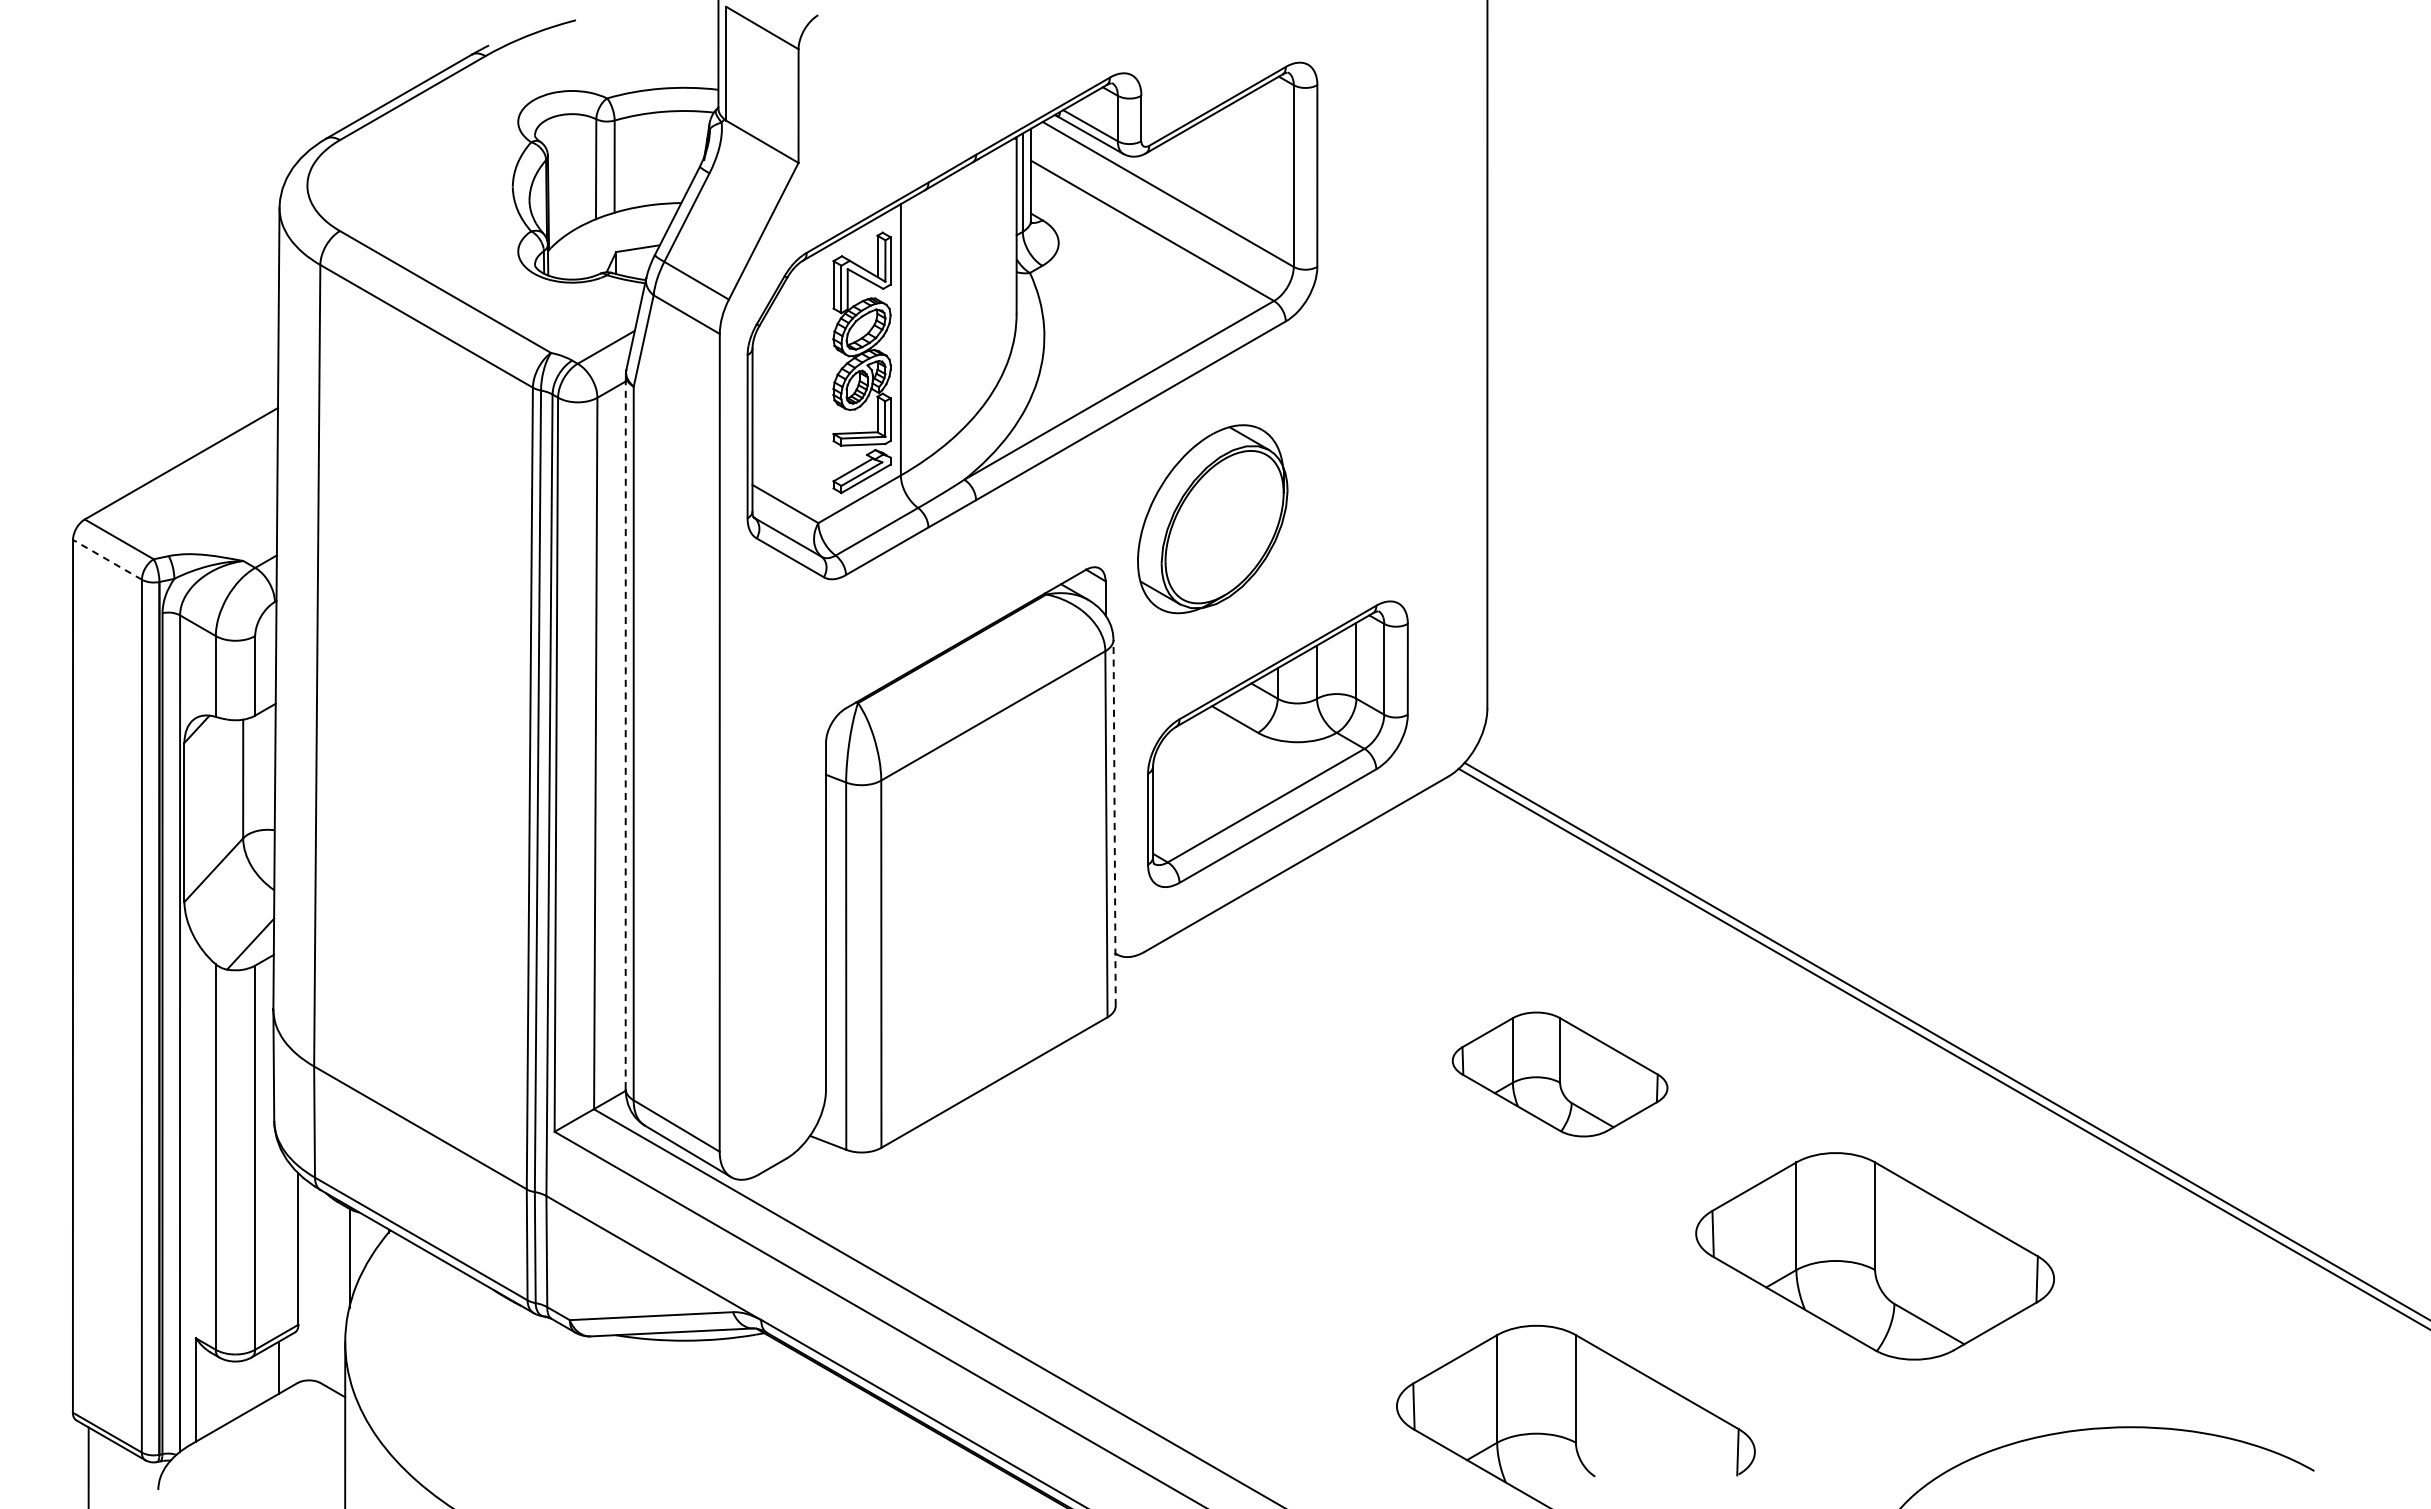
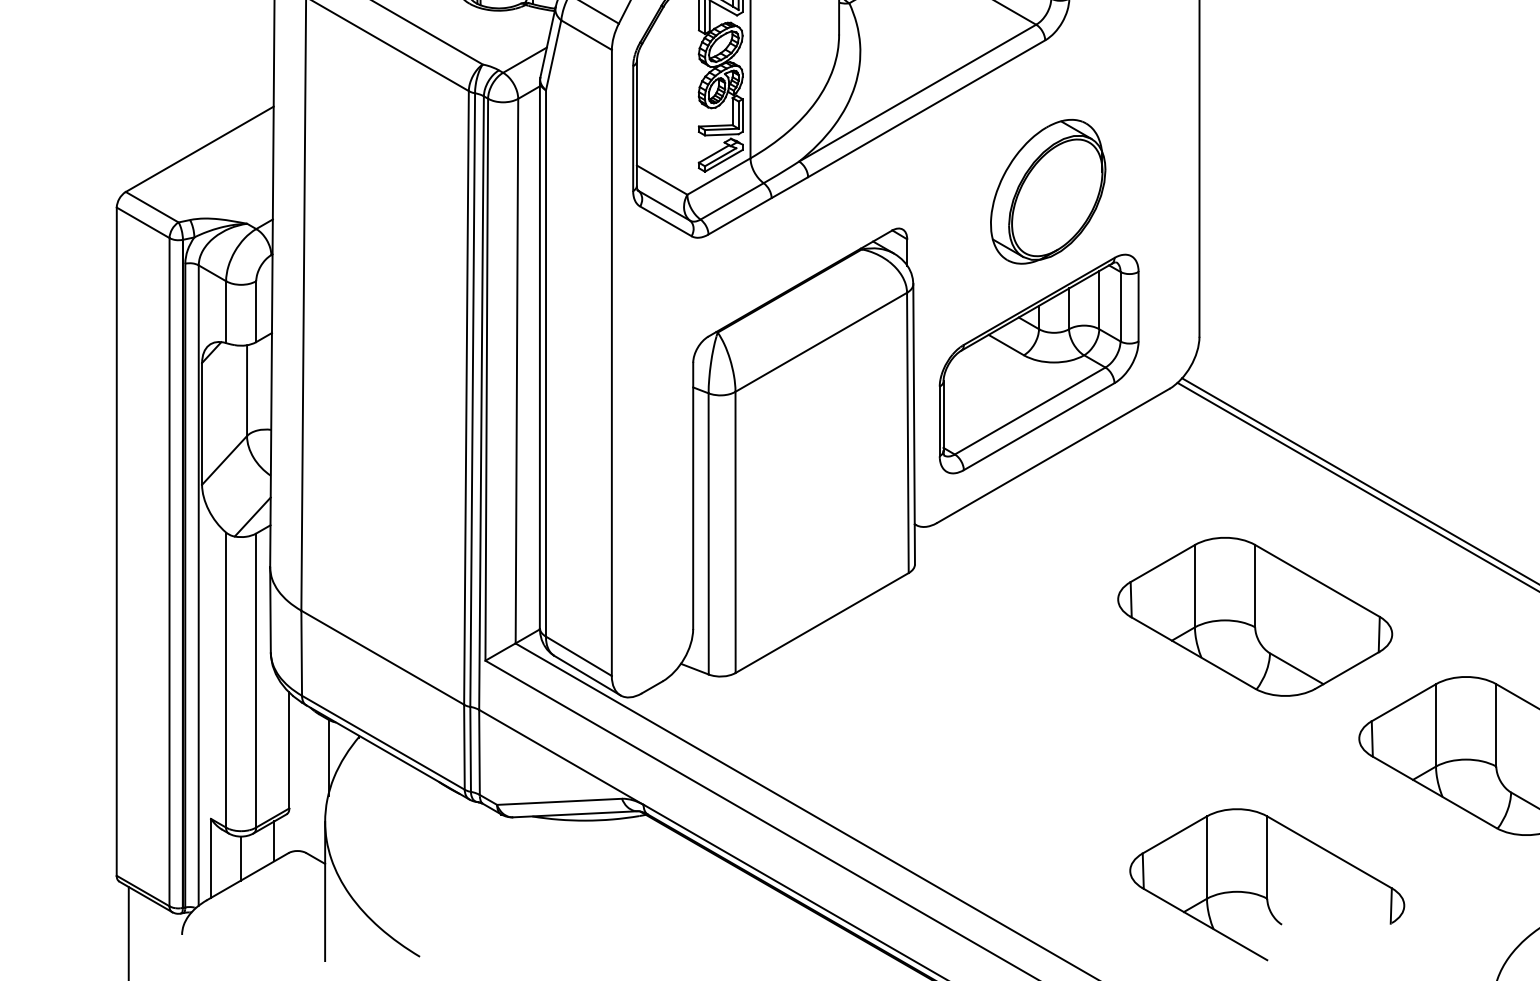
part: (1212, 519) -> (1048, 192), moved
line: (107, 559) -> (143, 222), dashed -> solid
line: (625, 732) -> (539, 355), dashed -> solid
line: (1114, 822) -> (914, 423), dashed -> solid
part: (1559, 1074) -> (1254, 616), size x1.67
line: (235, 1389) -> (241, 857), added

